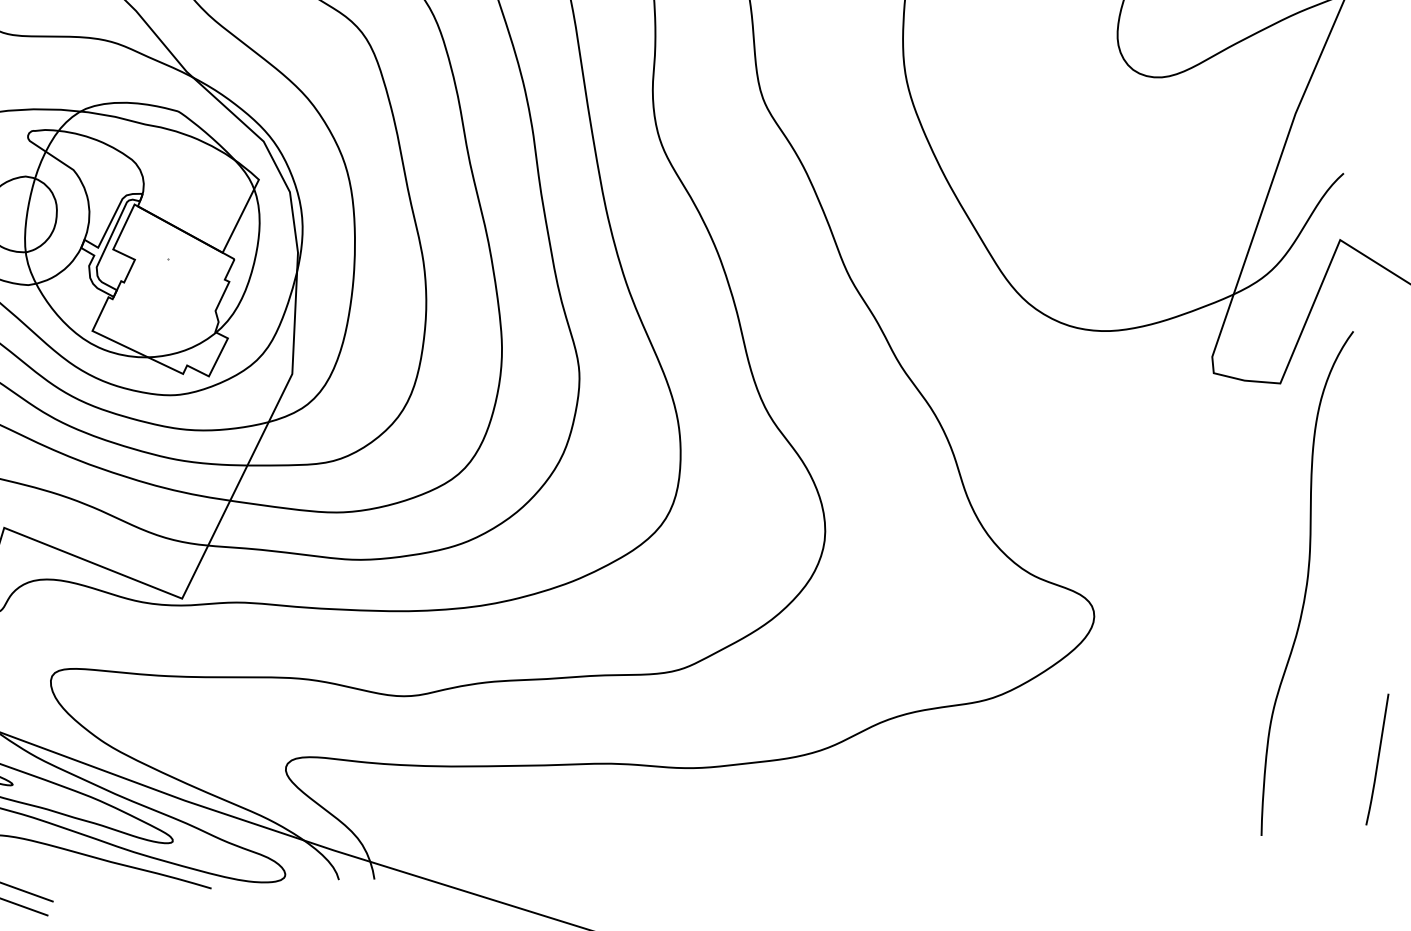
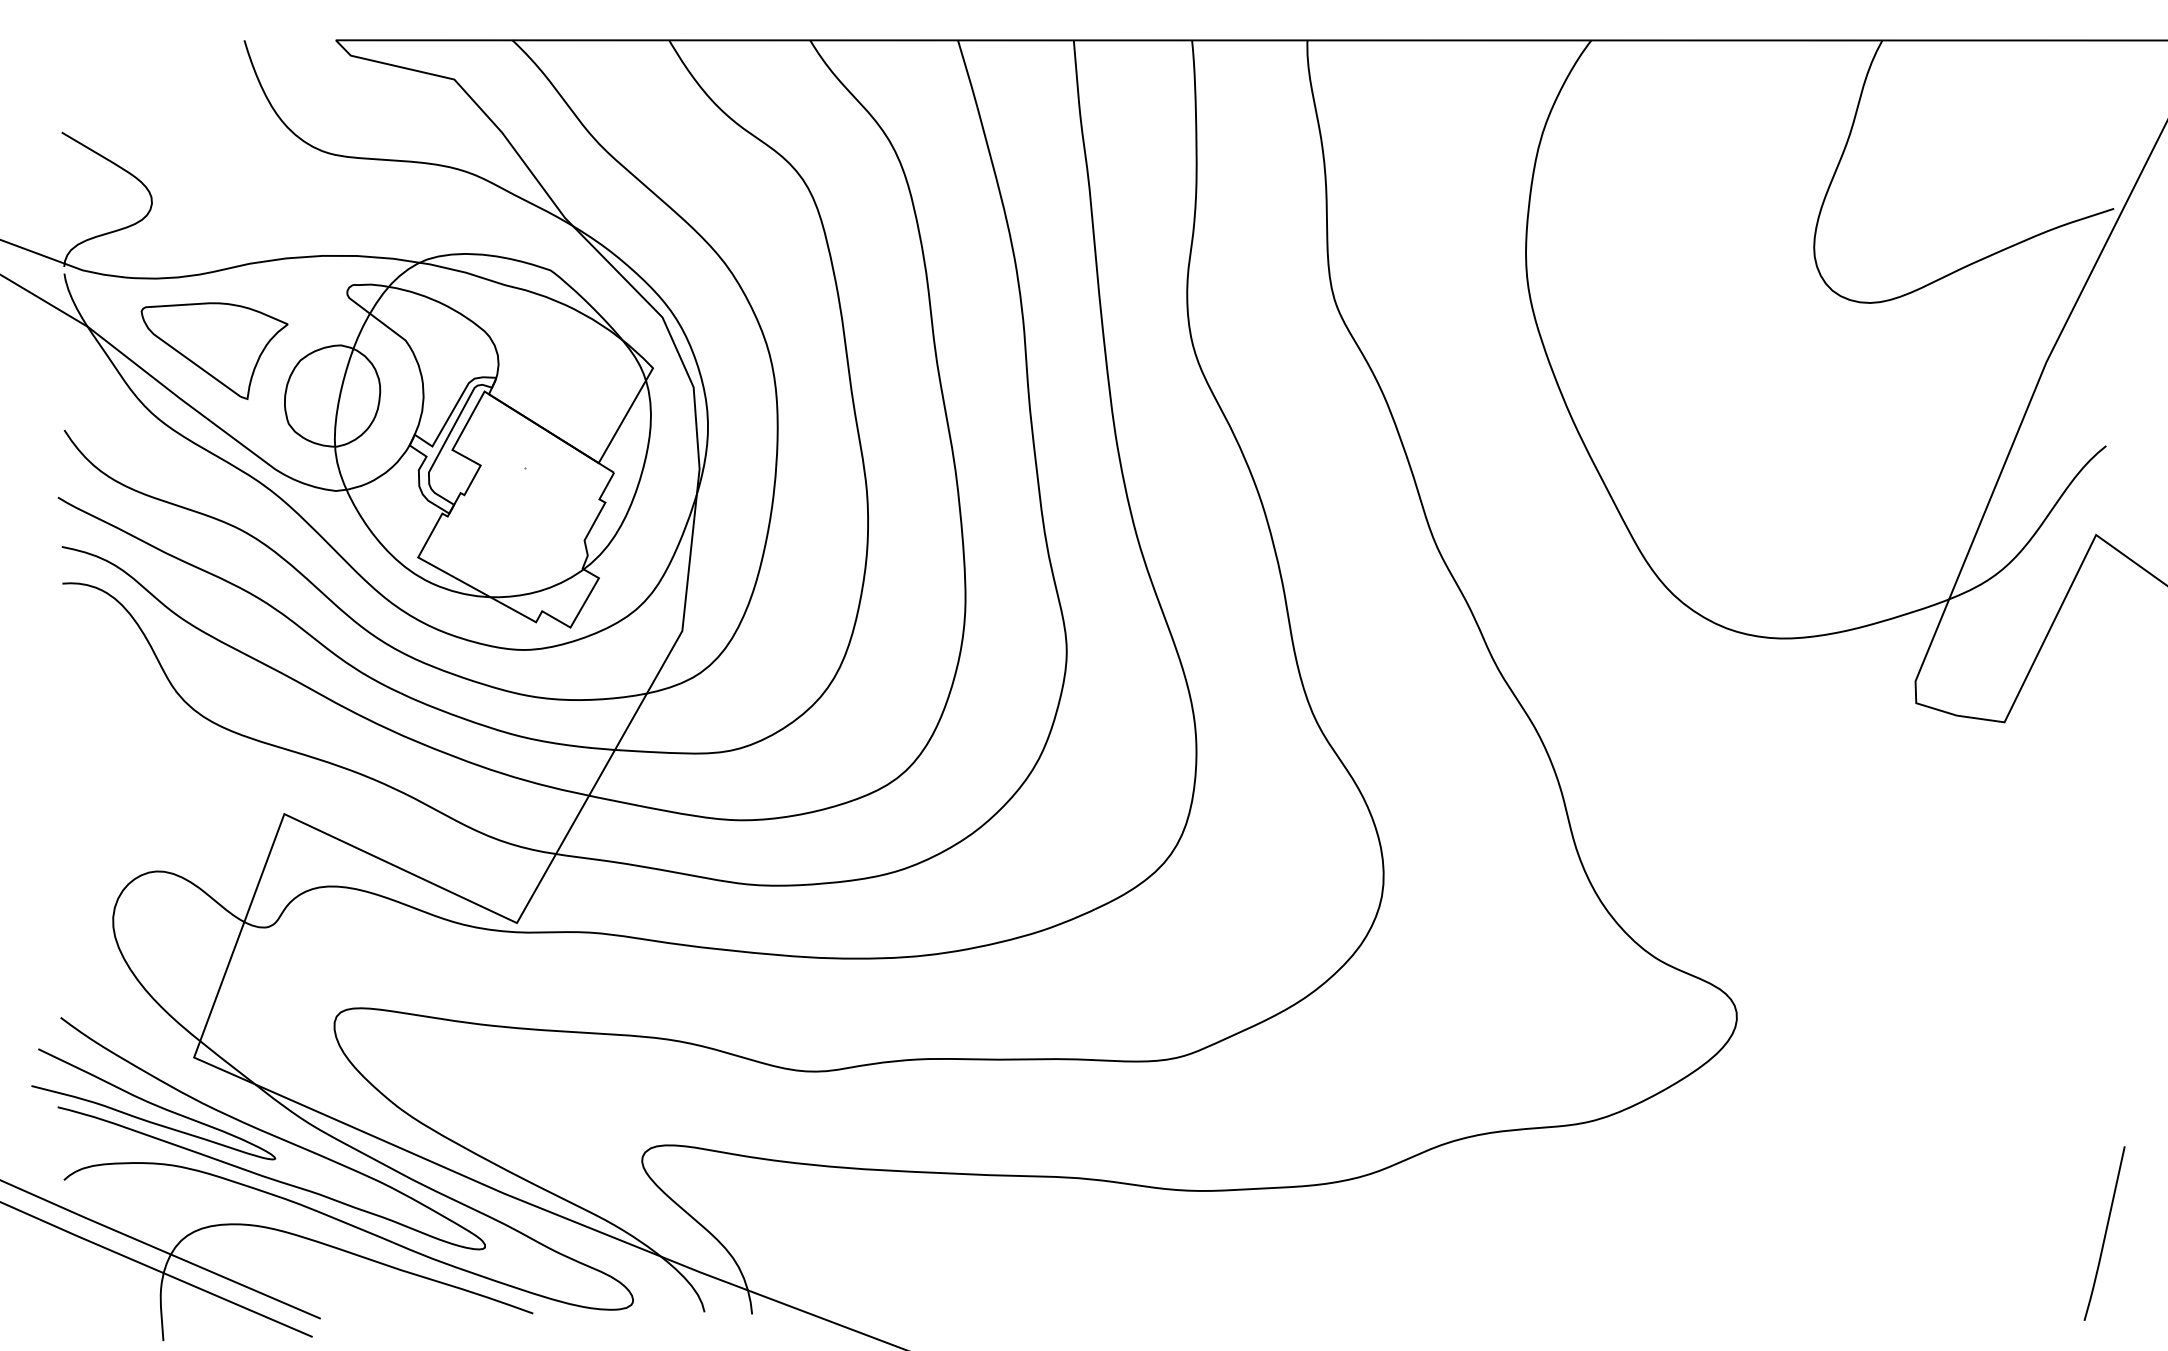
curve: (1307, 583) -> (2024, 992), removed

